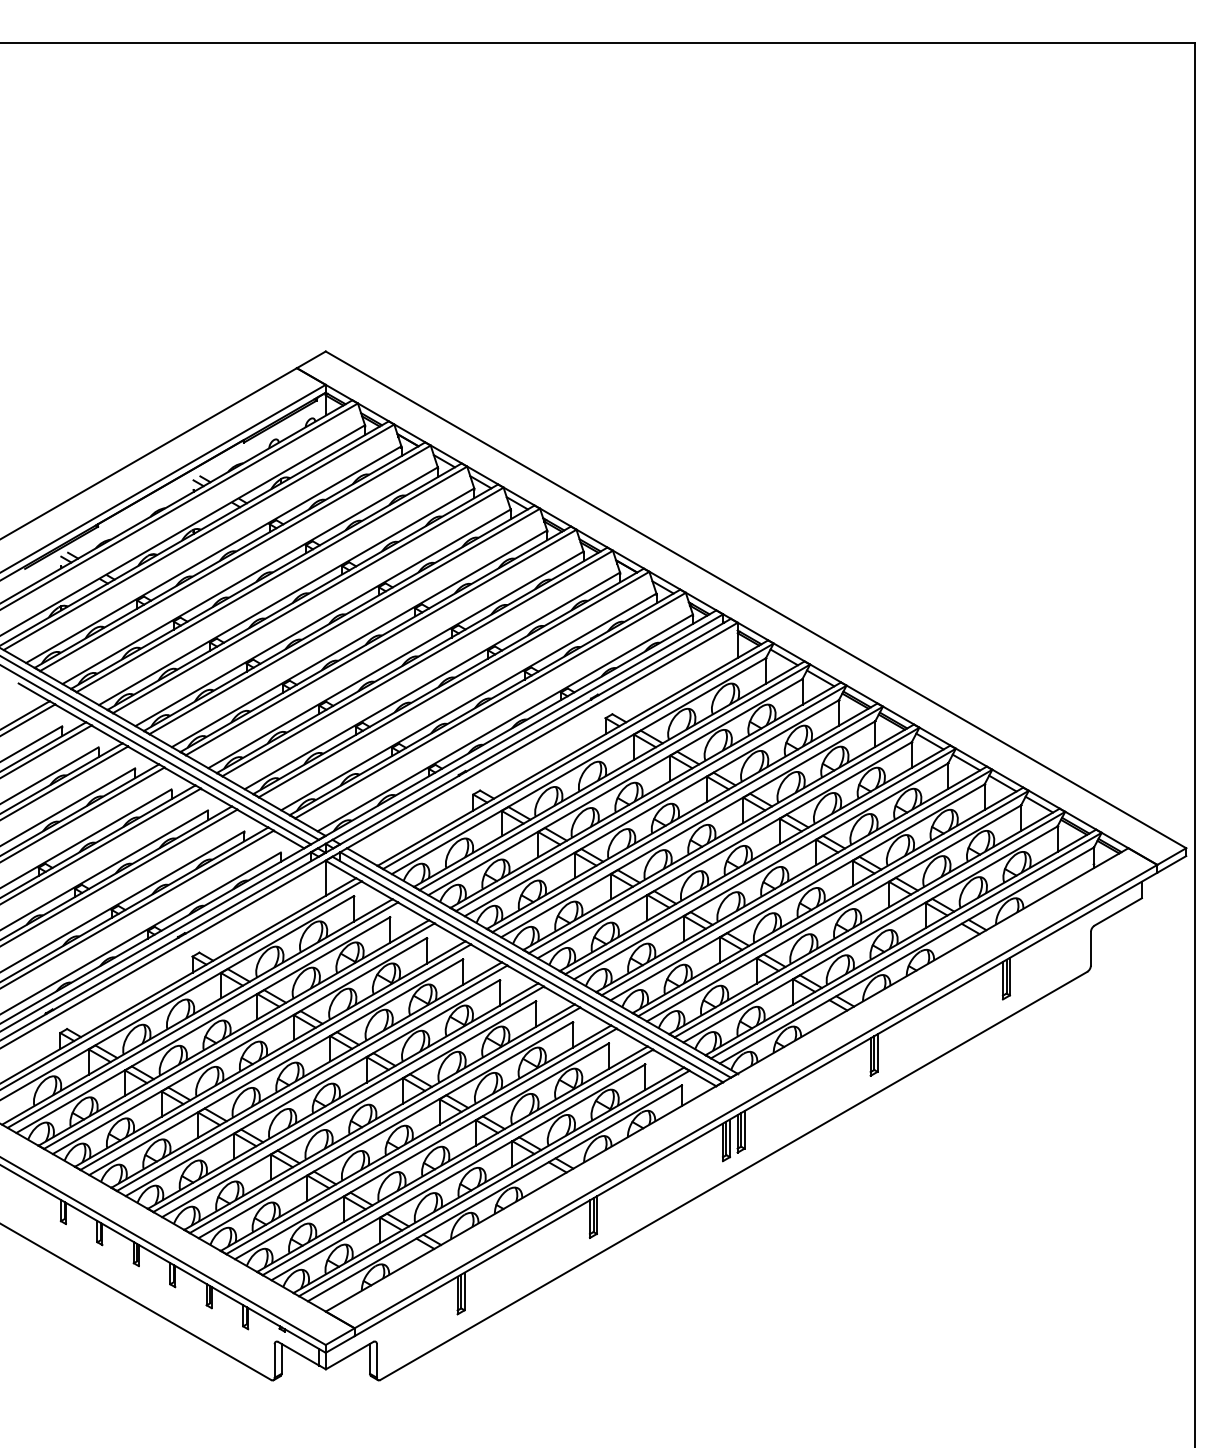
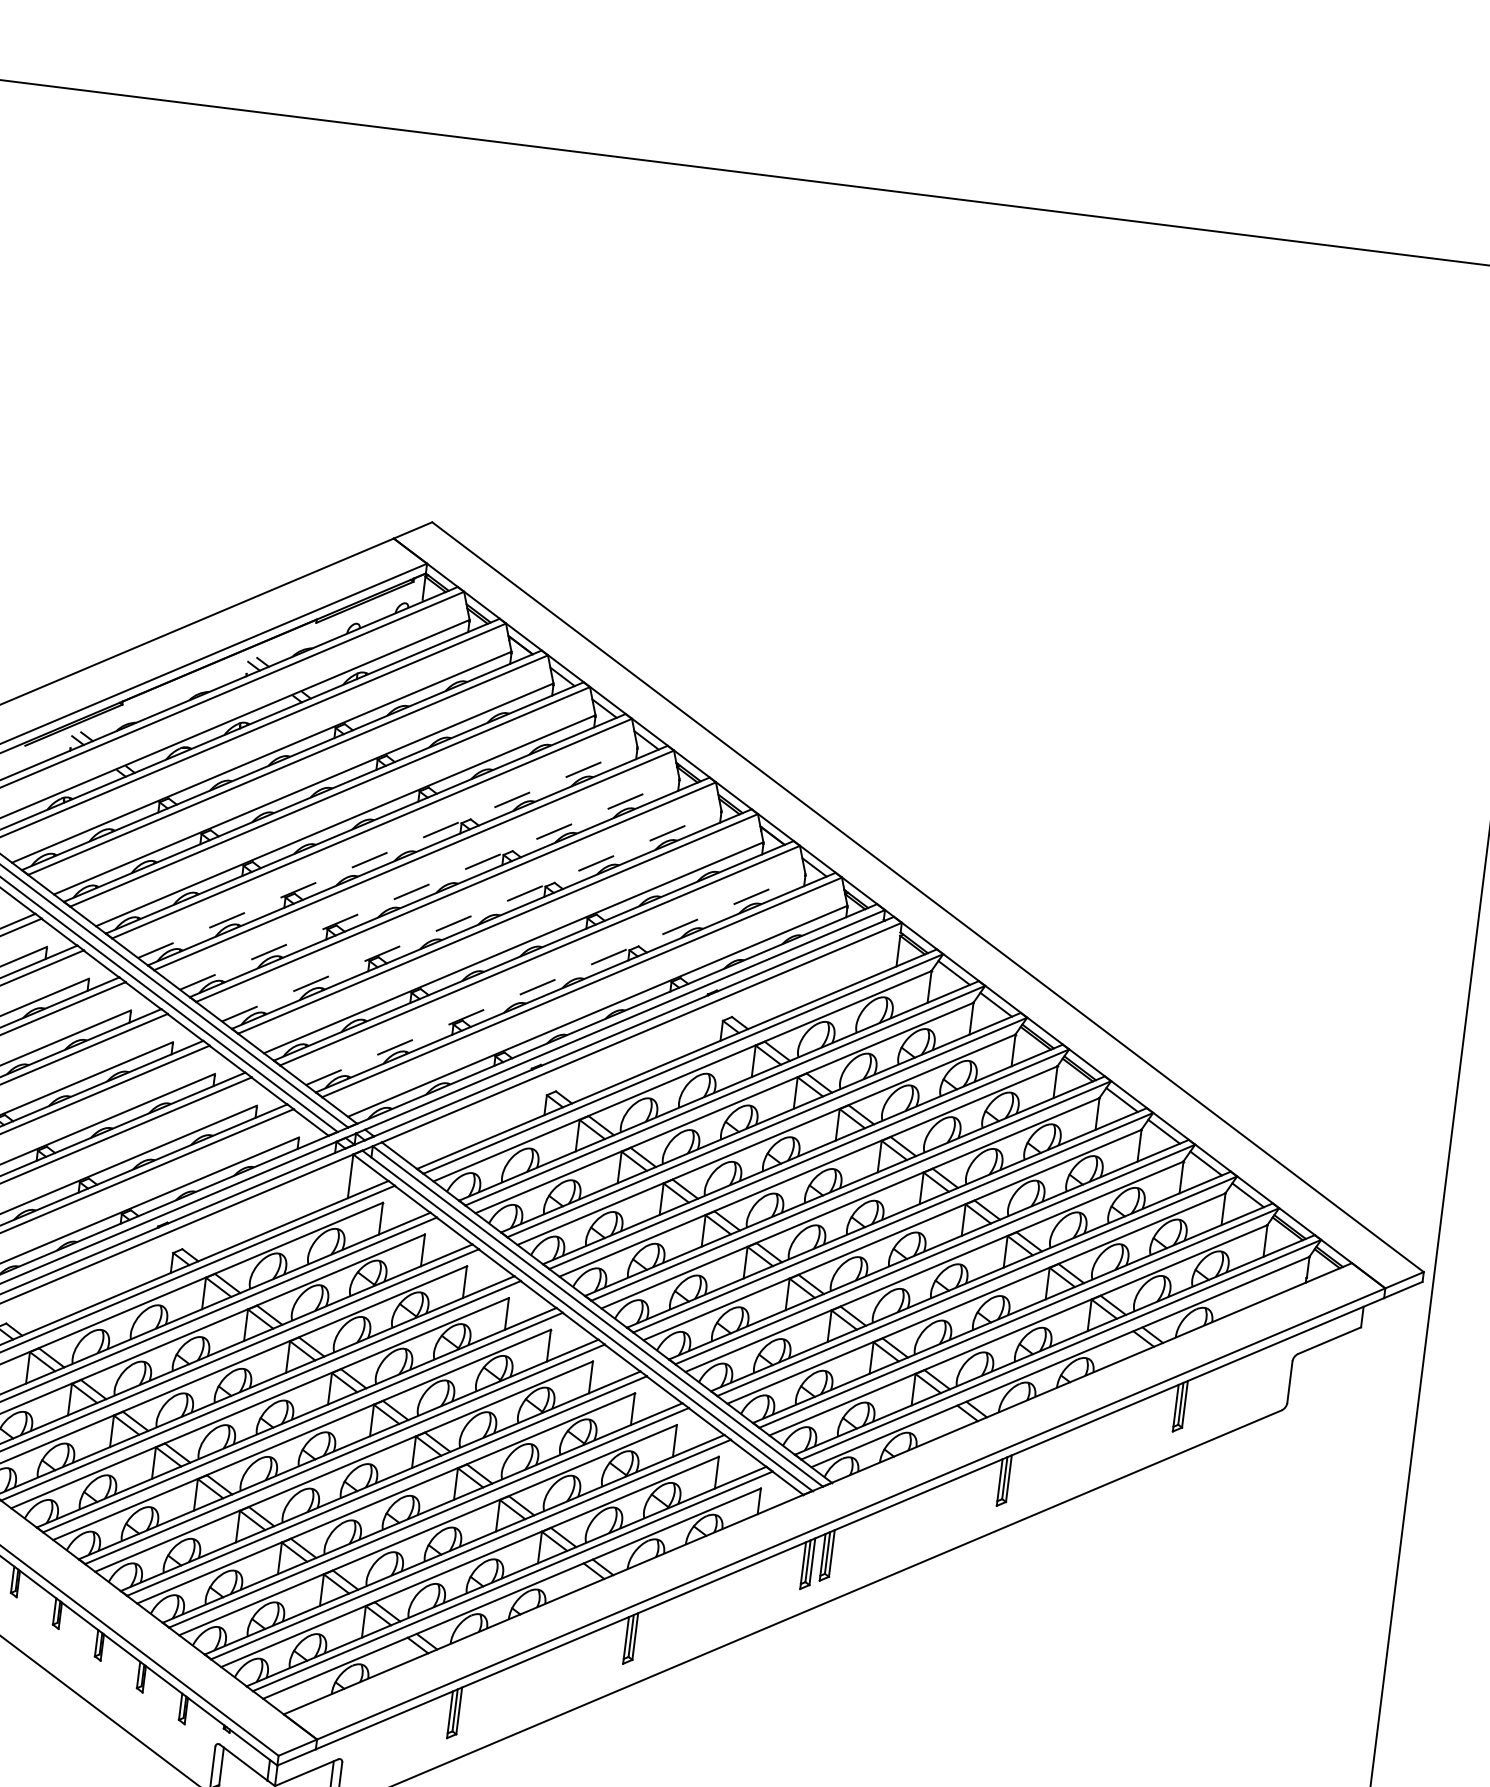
line: (323, 617) -> (388, 852), solid -> dashed
line: (359, 638) -> (429, 883), solid -> dashed
line: (395, 659) -> (471, 915), solid -> dashed
line: (468, 701) -> (555, 978), solid -> dashed

